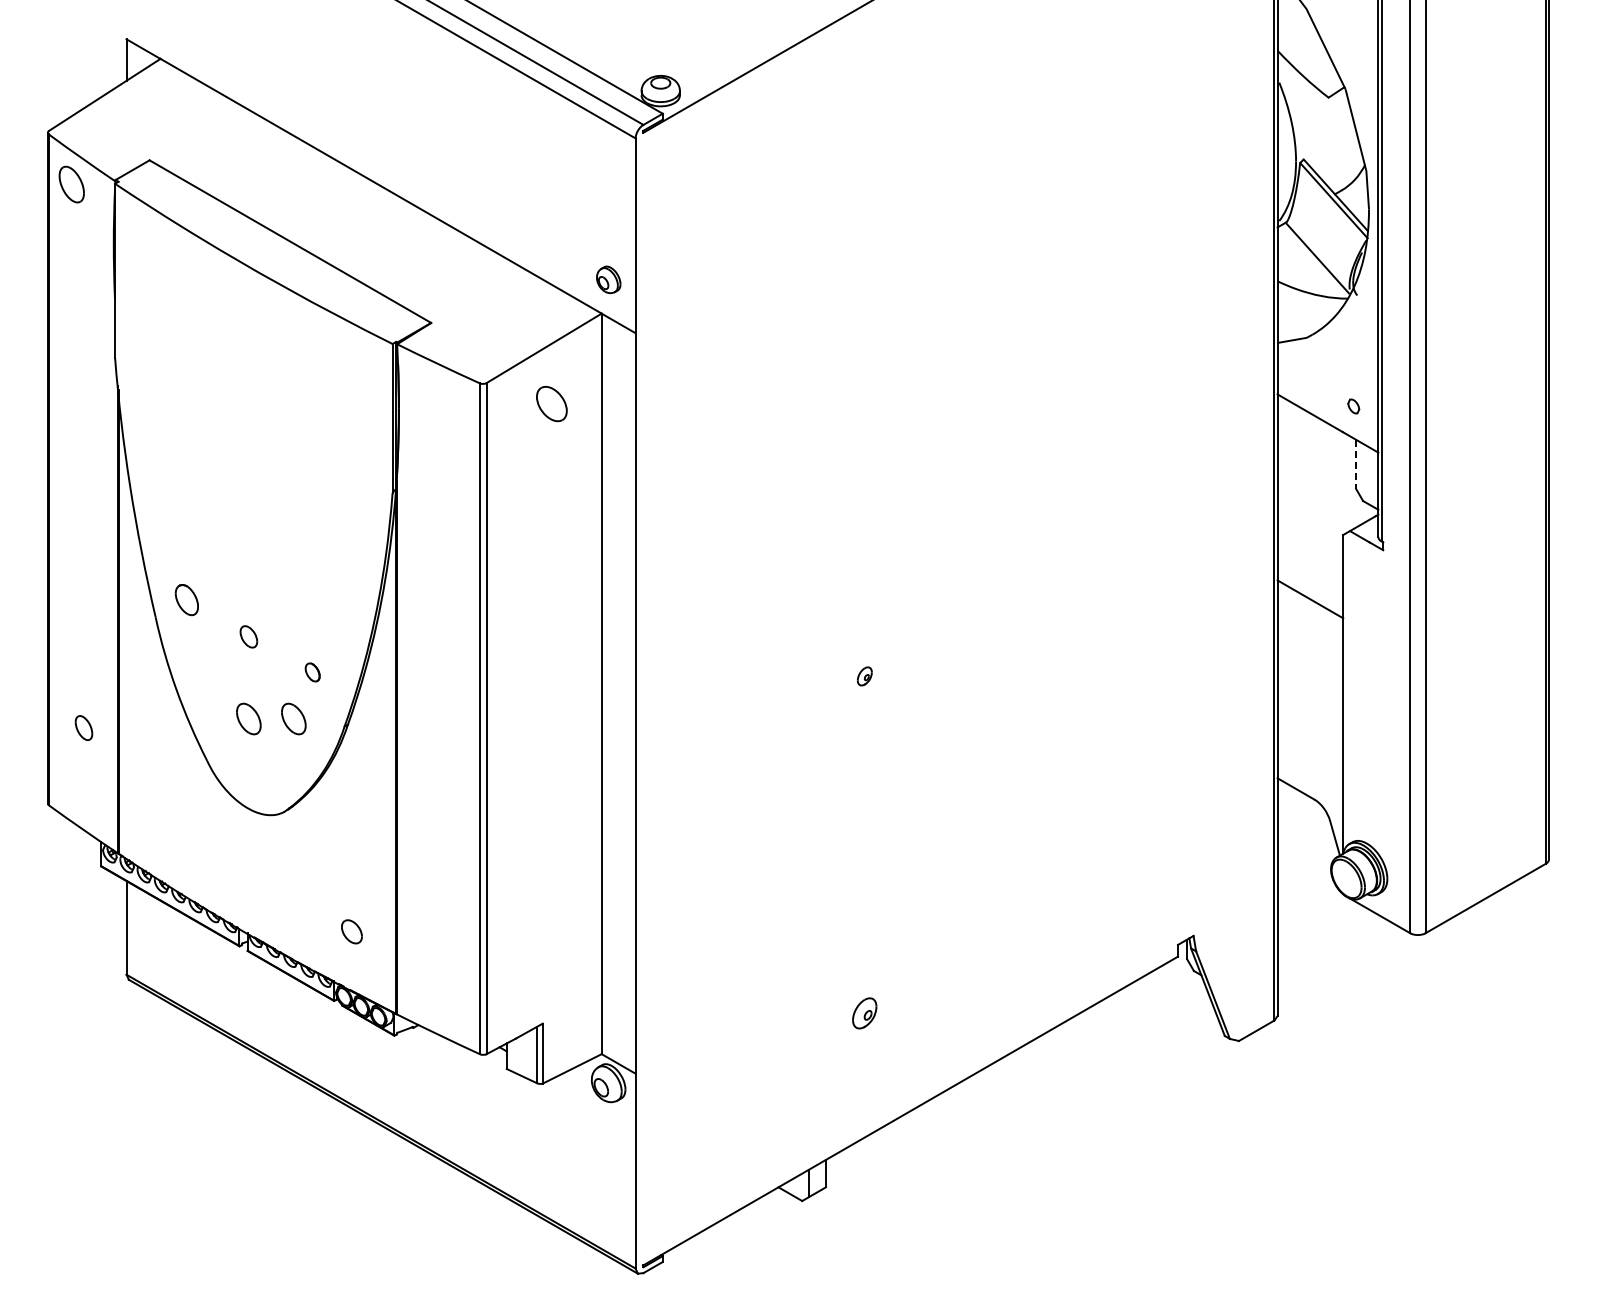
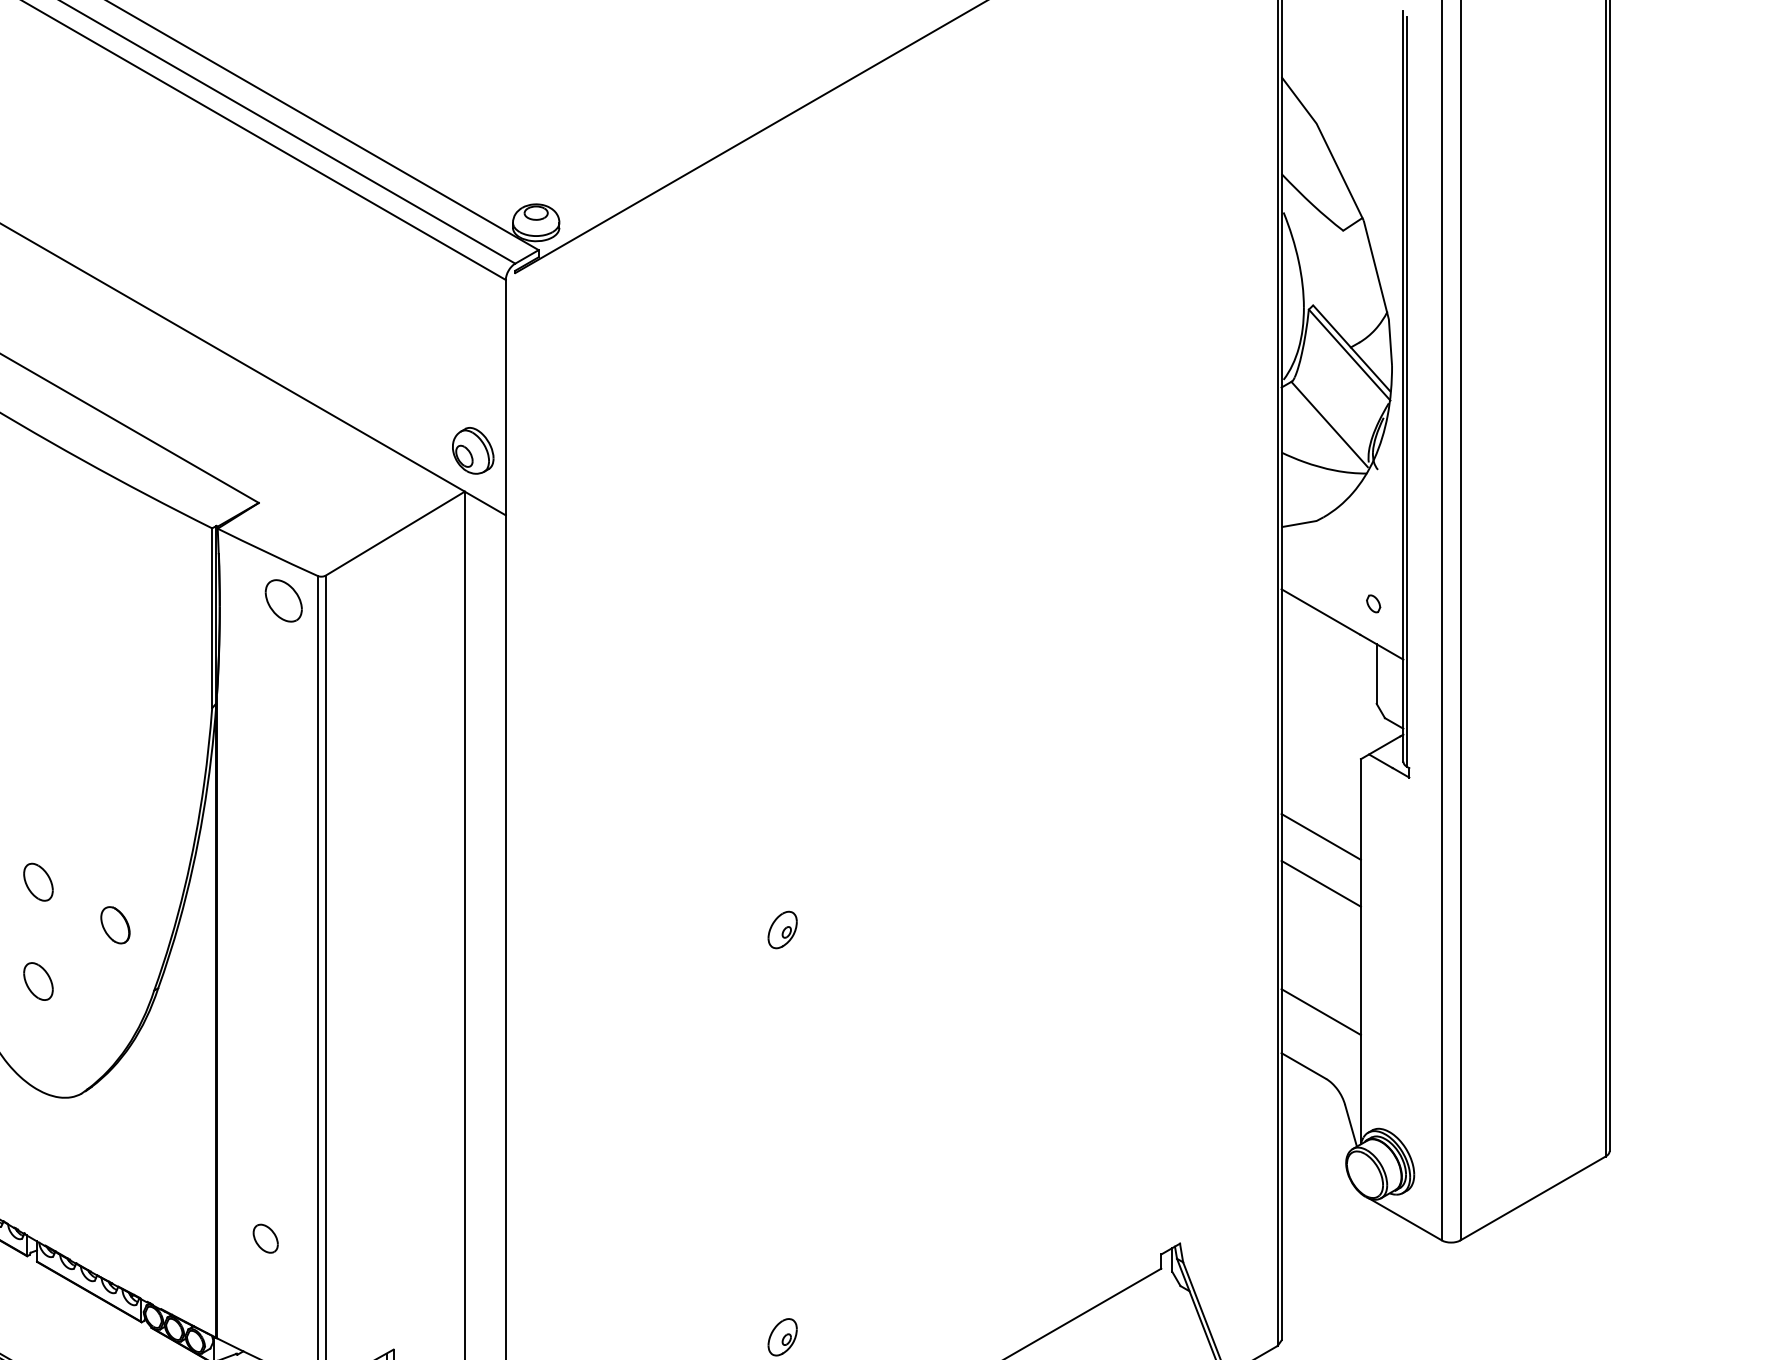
part: (608, 279) -> (473, 450), size x1.43
part: (551, 404) -> (283, 601), moved
line: (1356, 464) -> (1376, 673), dashed -> solid
part: (248, 636) -> (38, 881), size x1.43
line: (1310, 638) -> (1321, 884), added
part: (312, 672) -> (115, 925), size x1.67
part: (864, 676) -> (782, 930), size x1.67
part: (293, 718) -> (92, 980), removed
line: (1310, 744) -> (1321, 1012), added
part: (351, 931) -> (265, 1238), moved

